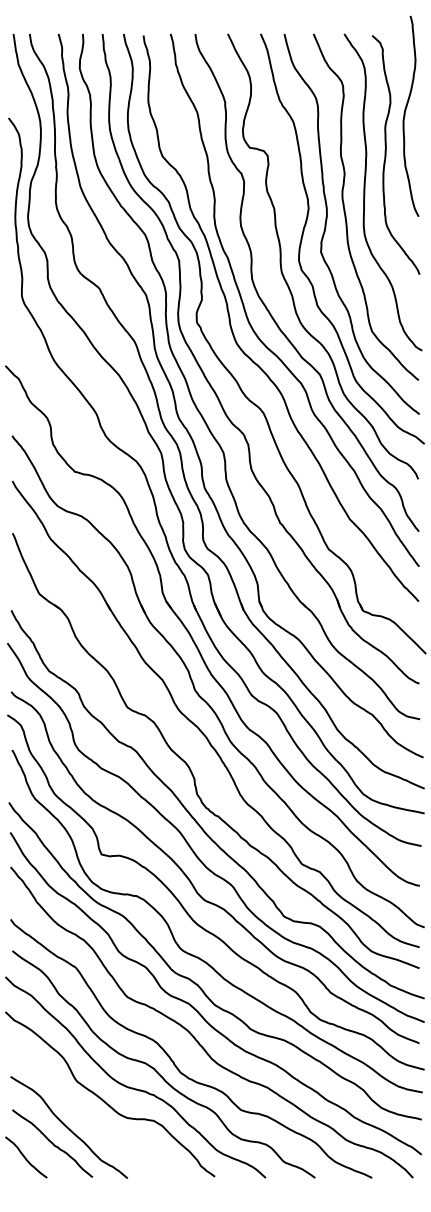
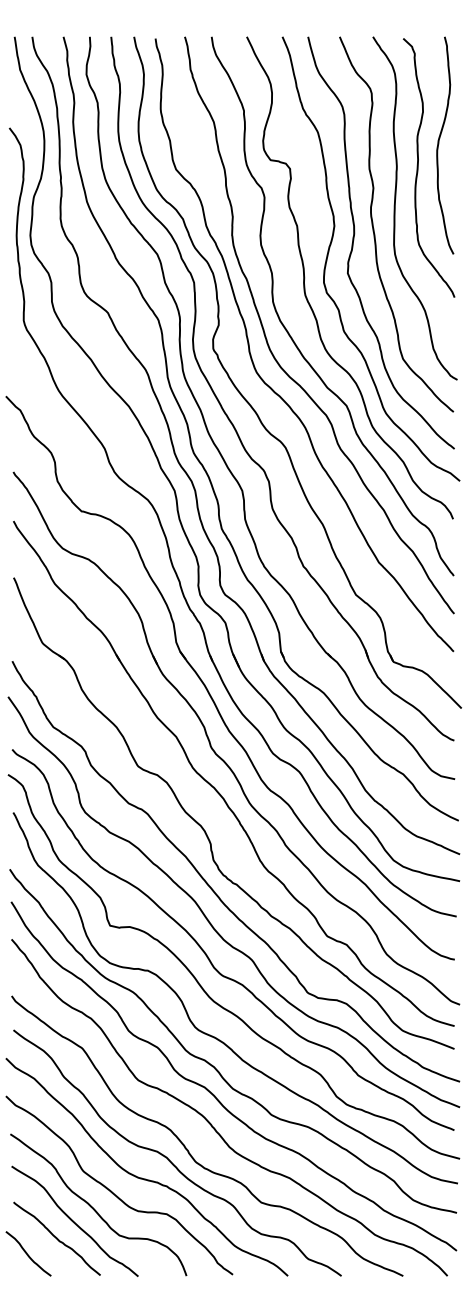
curve: (405, 115) -> (439, 144), moved
curve: (87, 1115) -> (94, 1208), added

